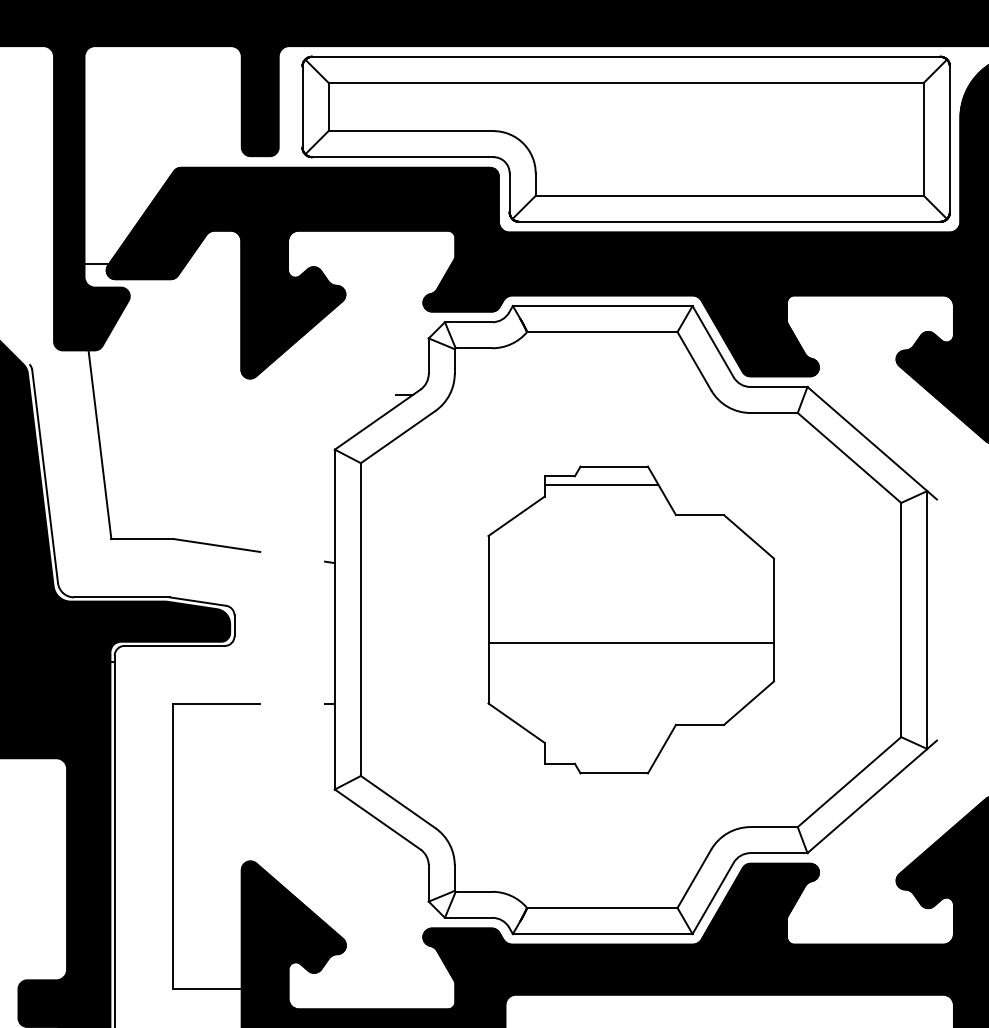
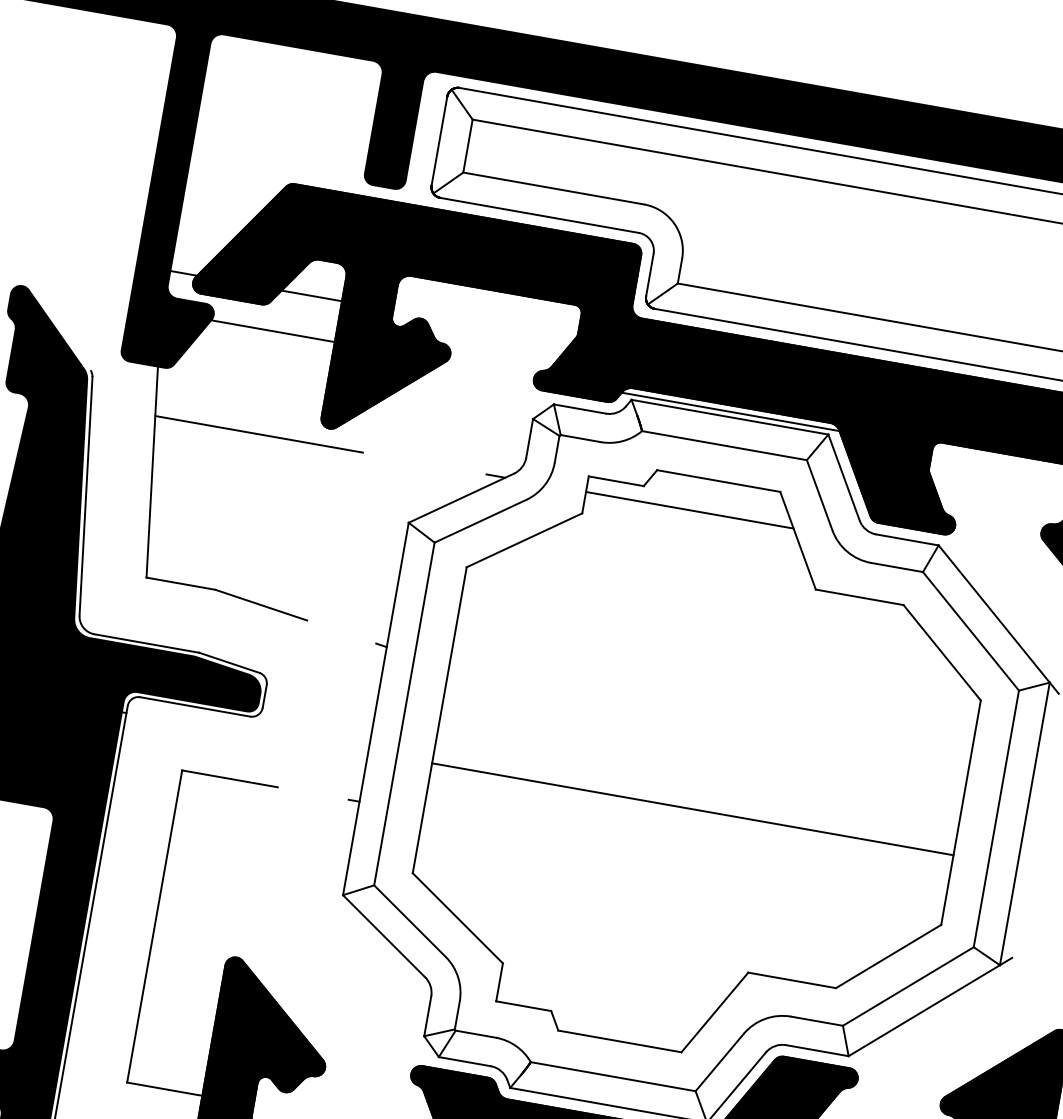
line: (213, 263) -> (311, 295), added
line: (184, 301) -> (272, 331), added
line: (602, 301) -> (730, 412), added
line: (188, 394) -> (258, 434), added
part: (631, 619) -> (700, 766), size x1.67

